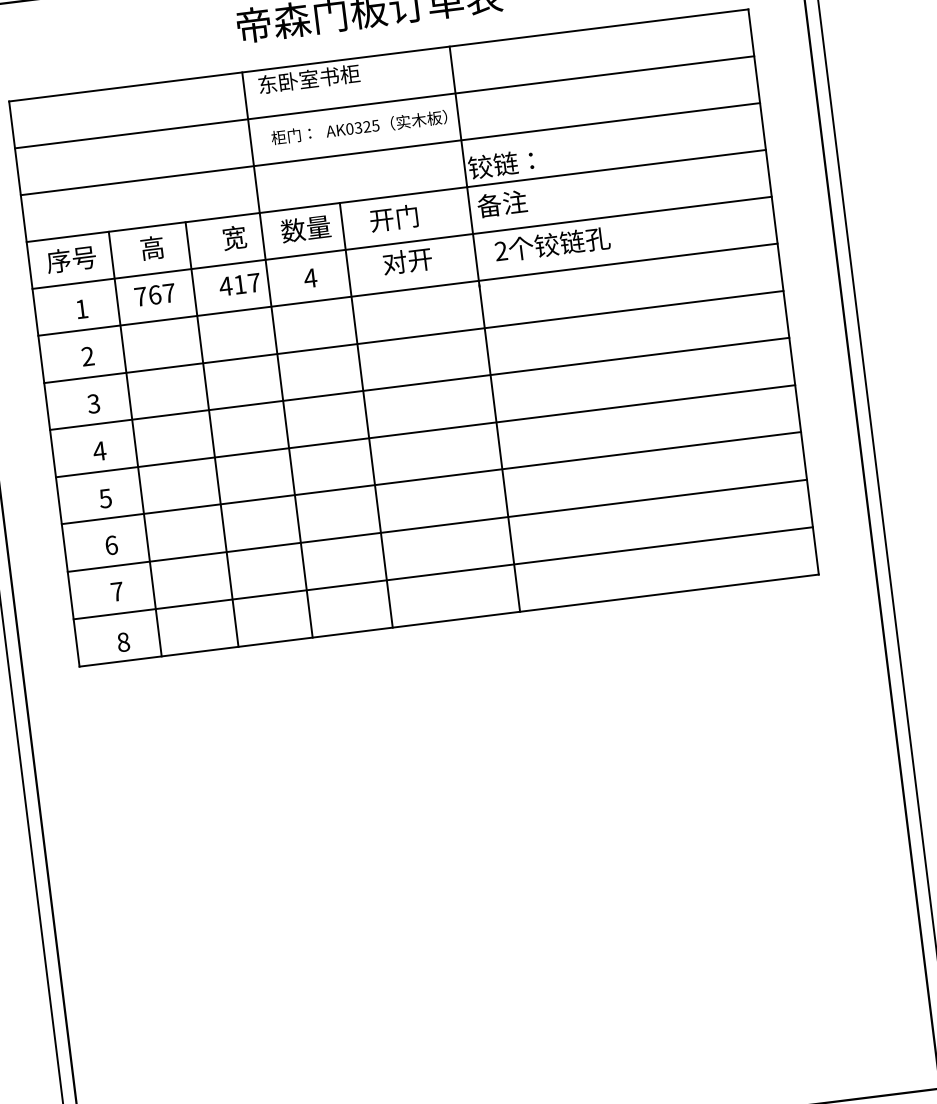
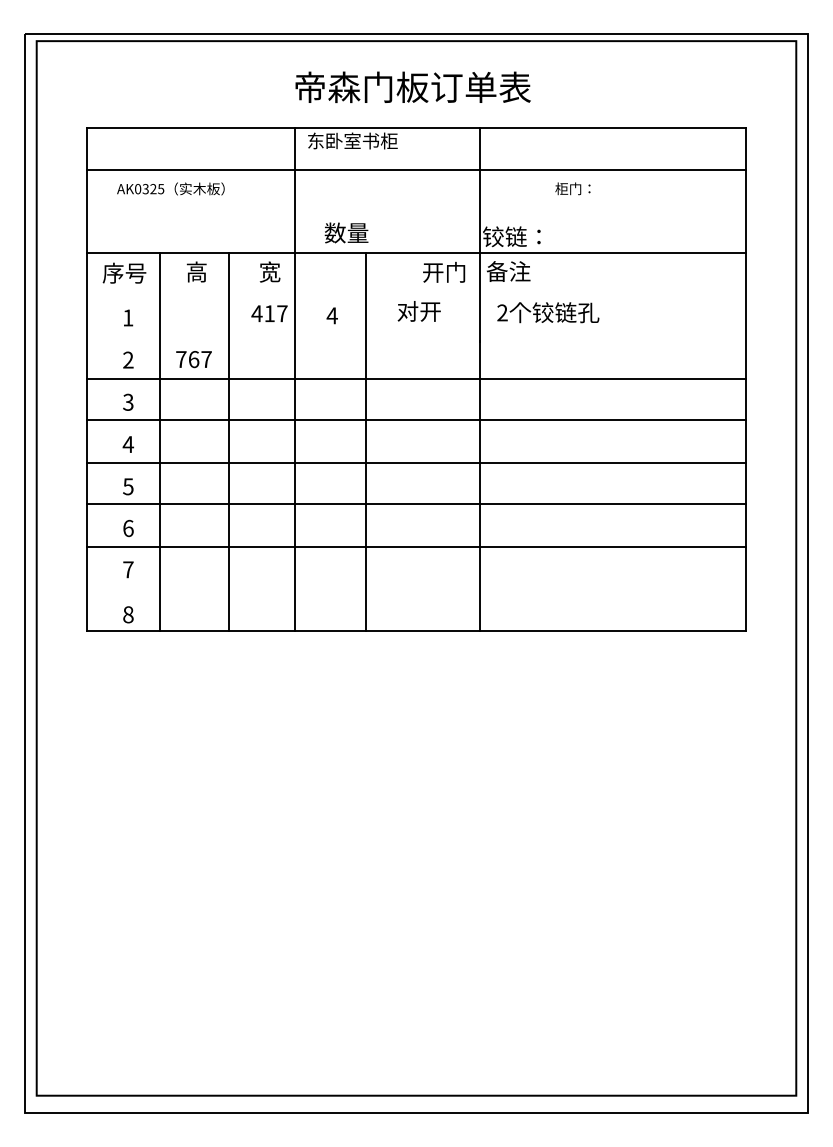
text: (386, 123) -> (170, 188), moved
text: (290, 135) -> (572, 188), moved
line: (390, 149) -> (416, 211), removed
text: (394, 218) -> (444, 272), moved
text: (305, 228) -> (346, 232), moved
line: (402, 242) -> (416, 294), removed
line: (407, 289) -> (416, 336), removed
text: (154, 295) -> (193, 359), moved
line: (443, 573) -> (416, 589), removed

